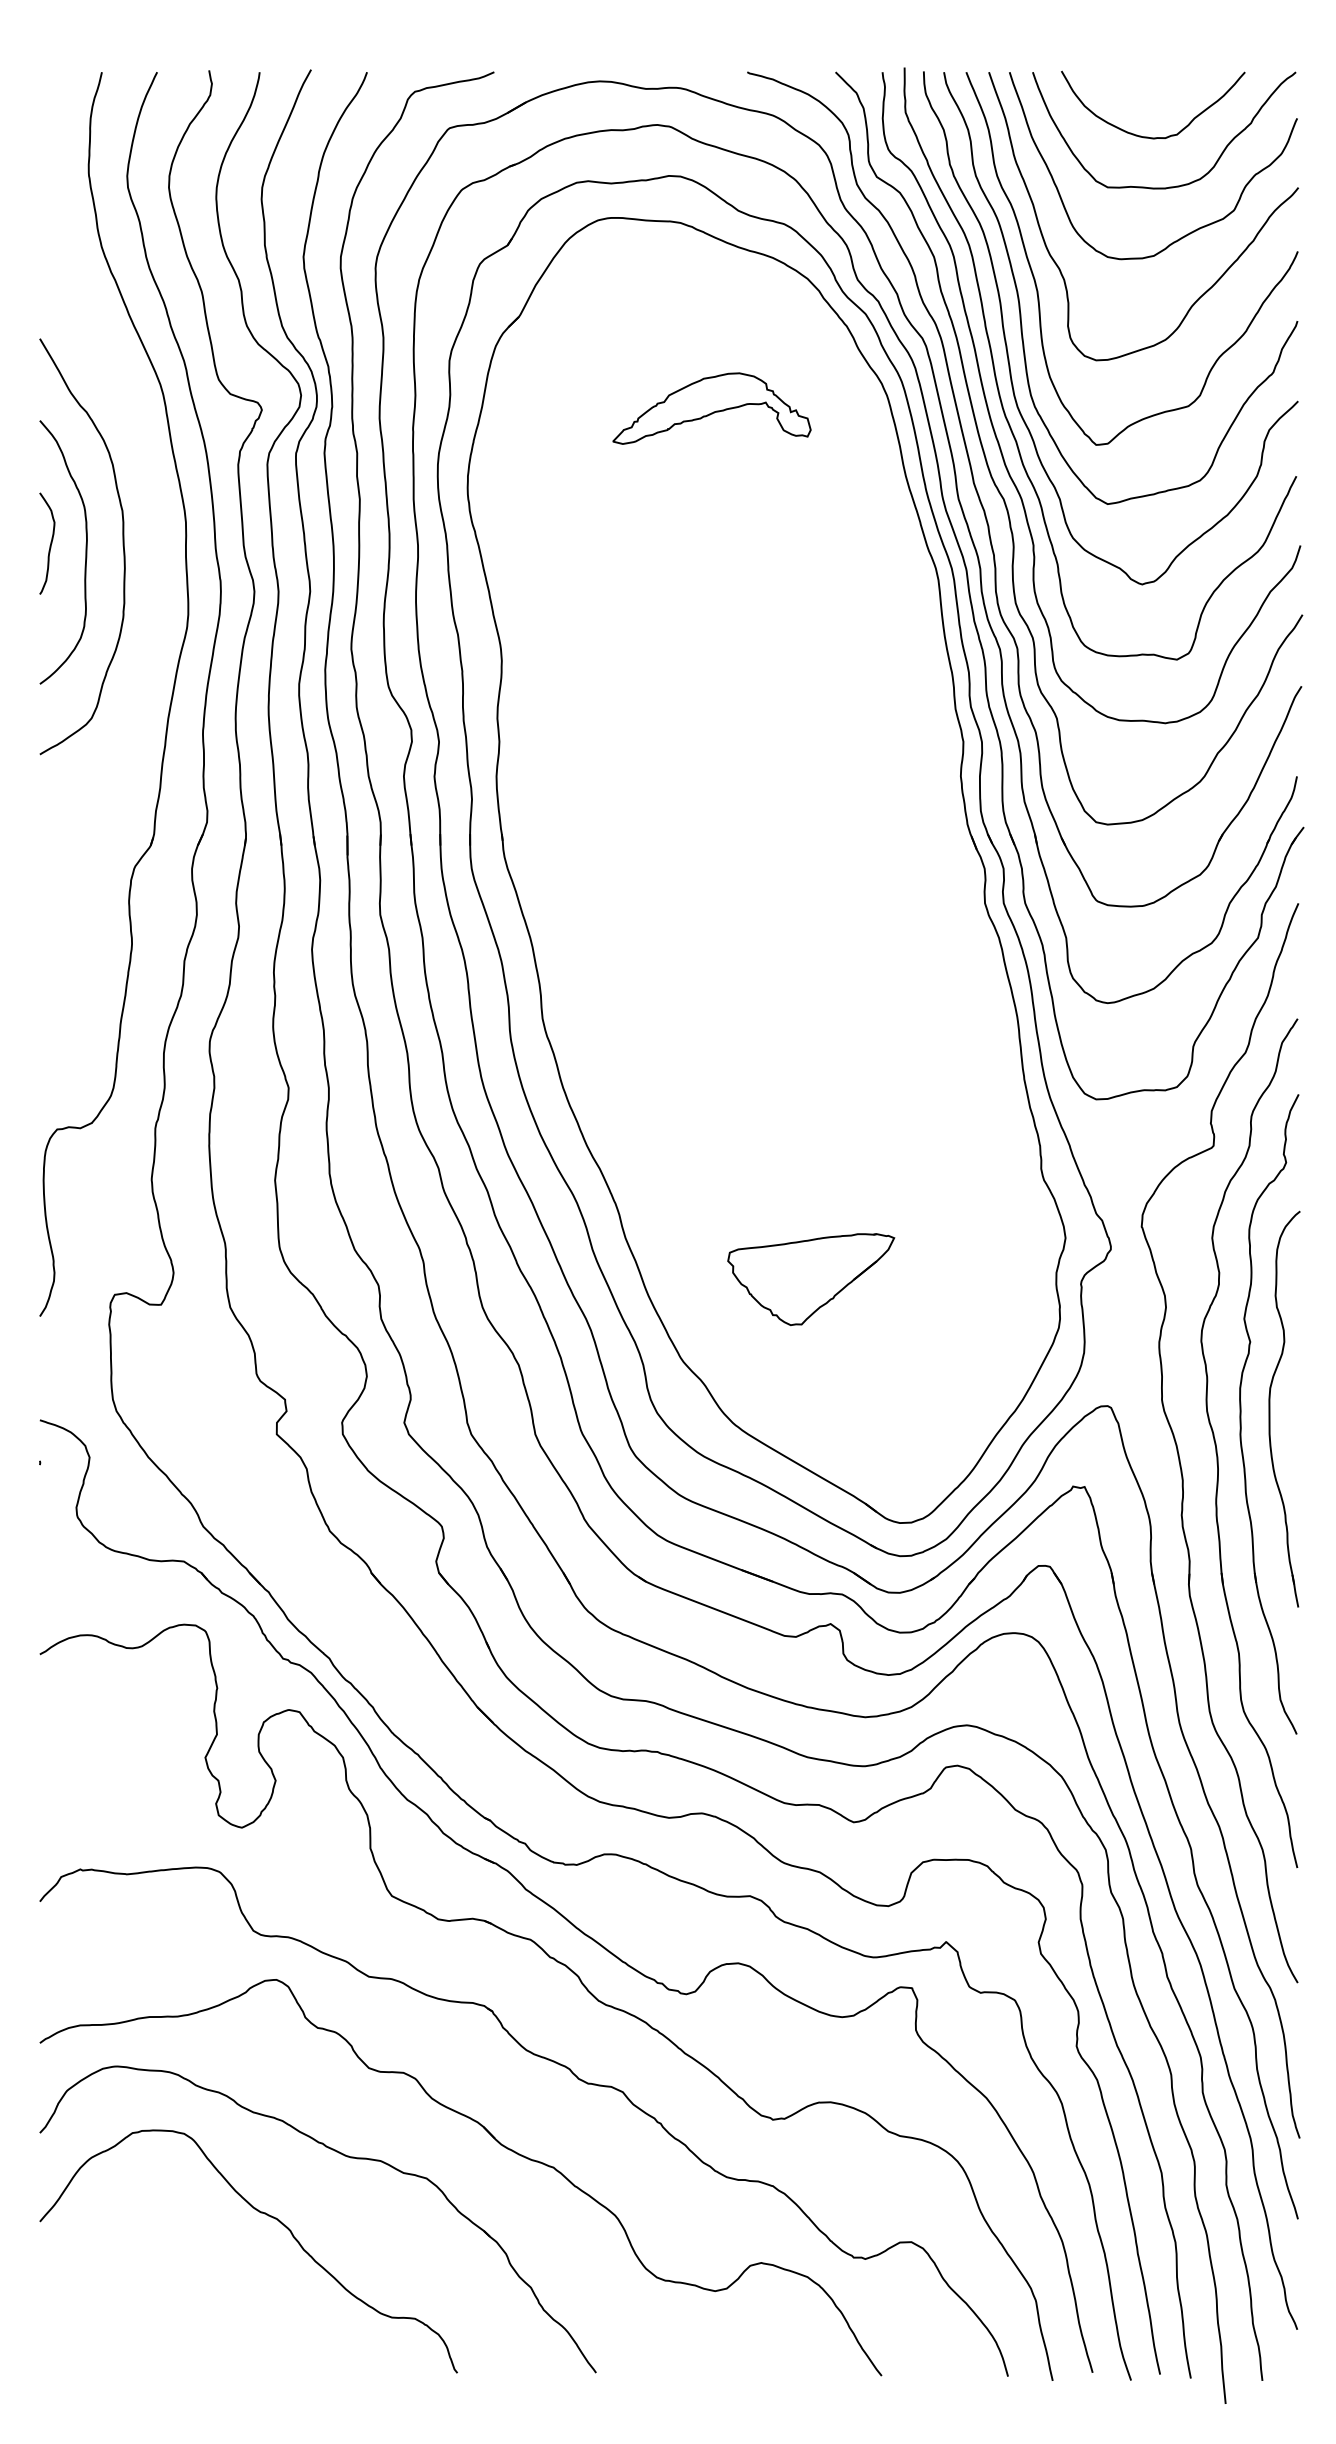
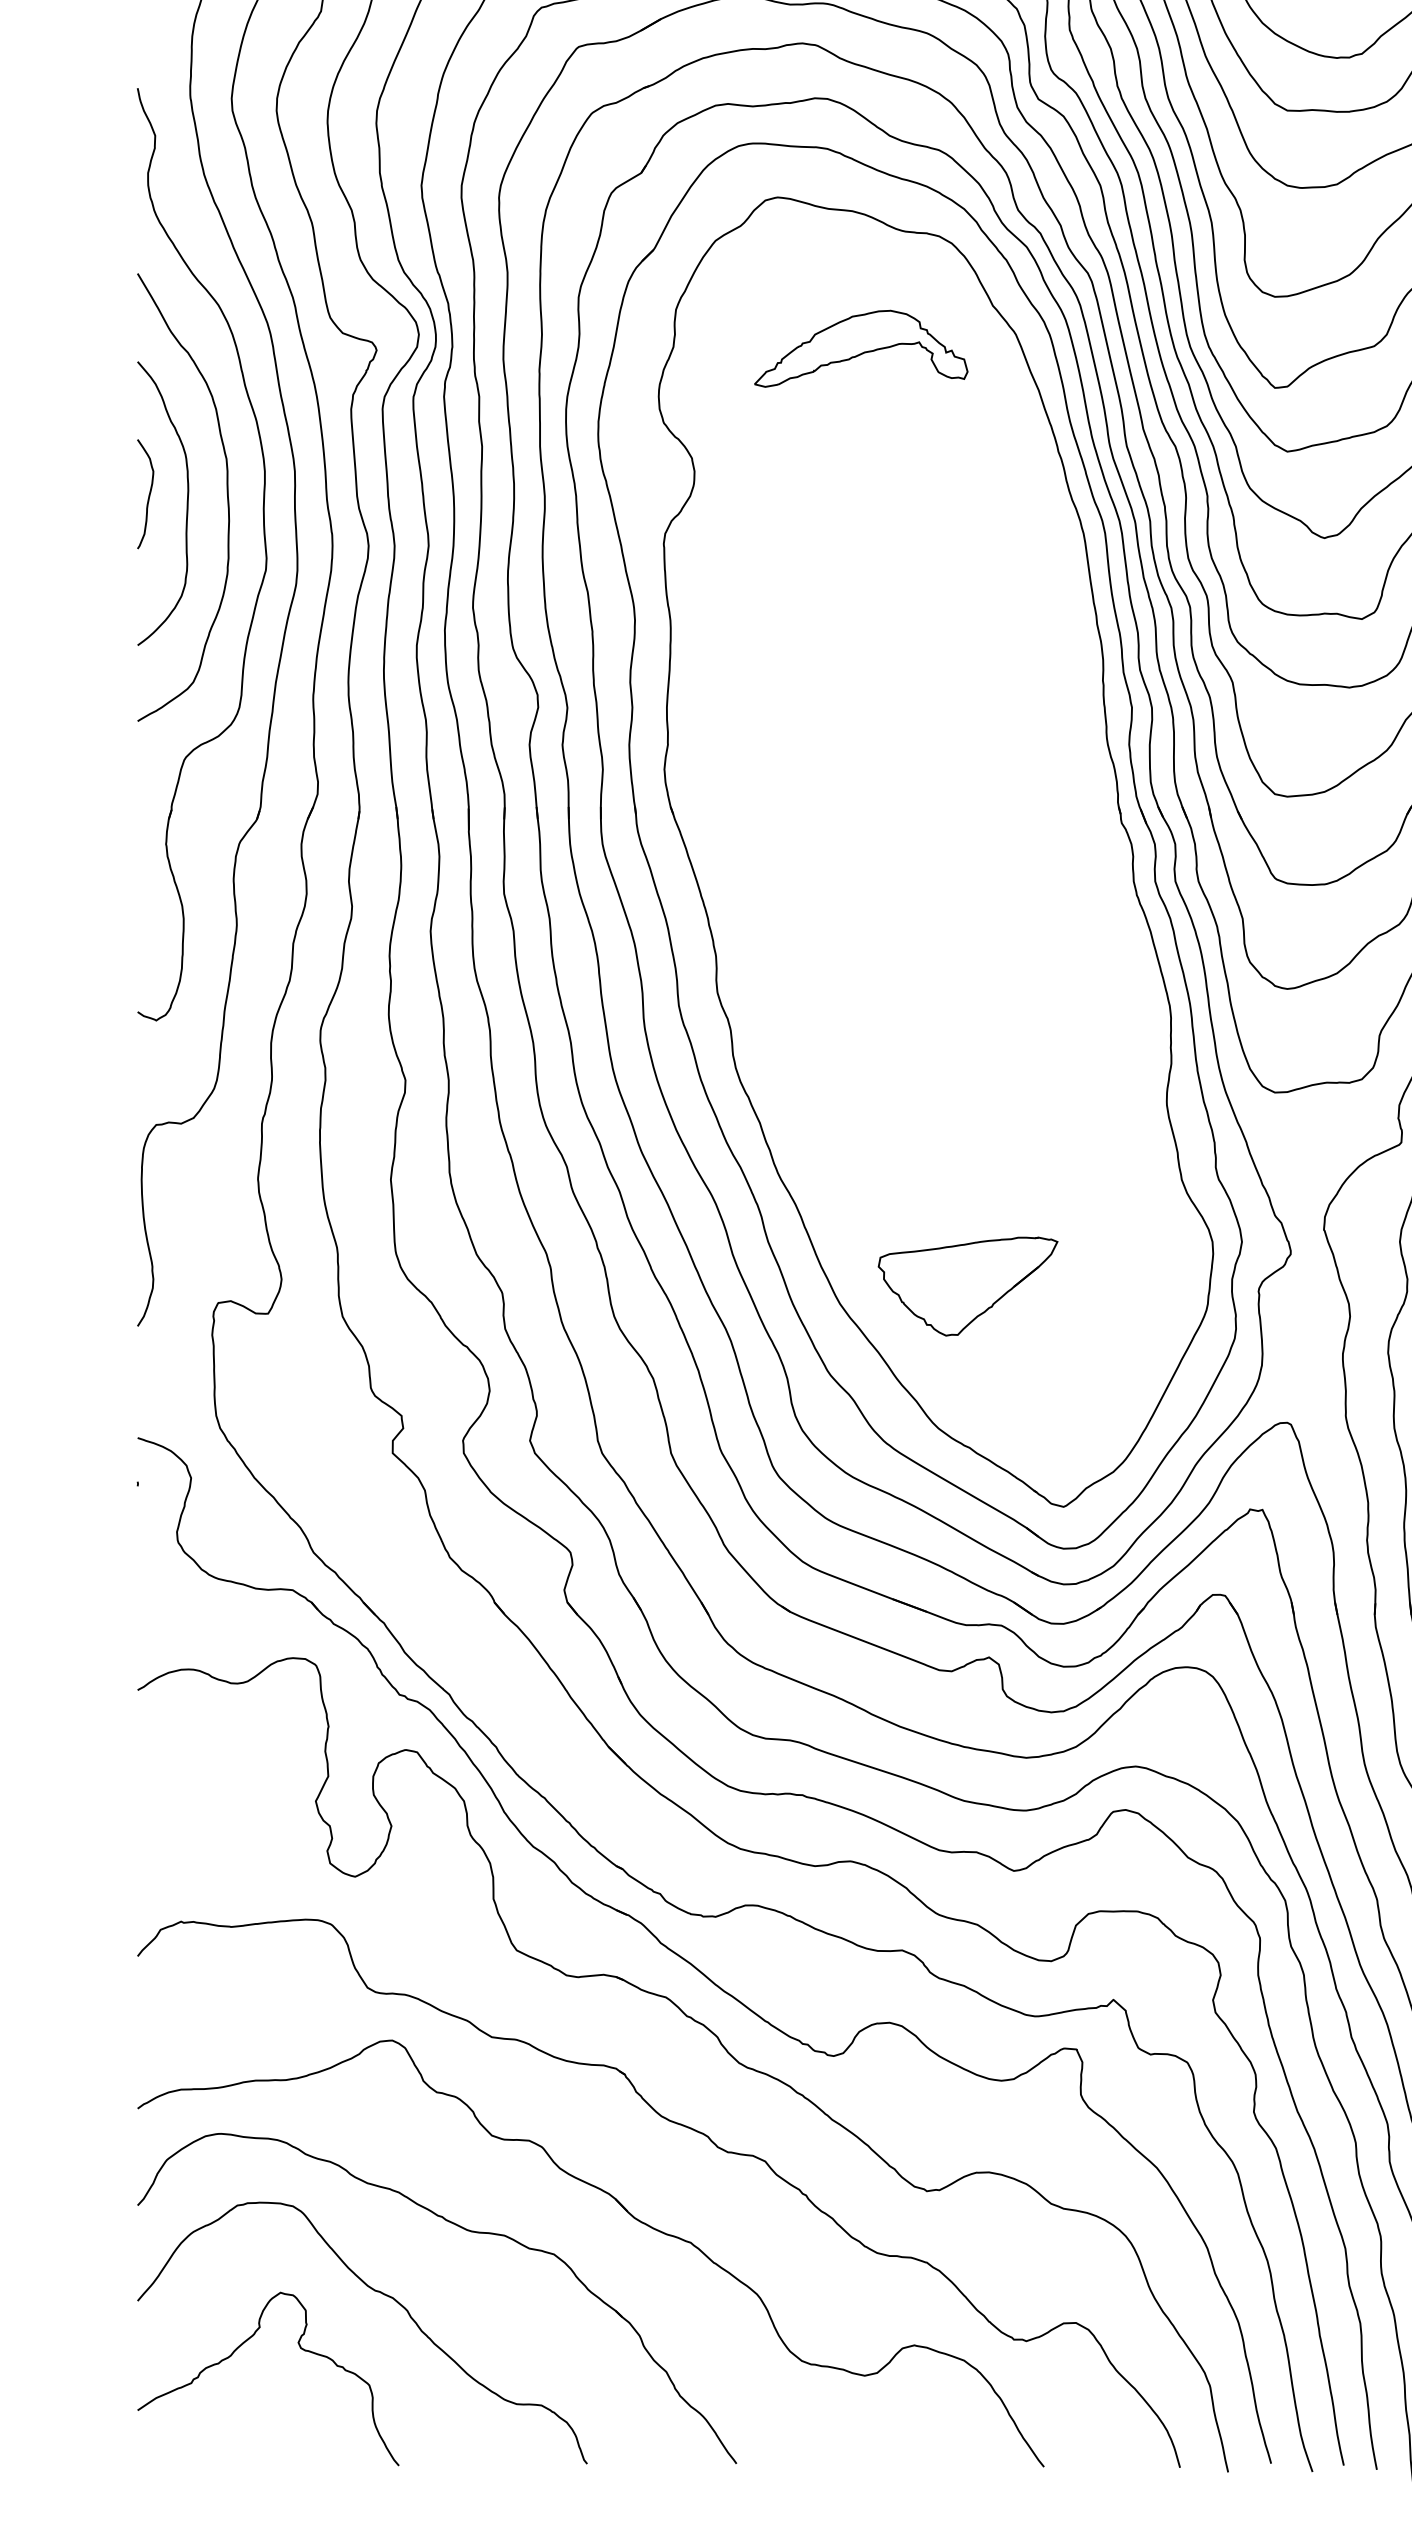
part: (157, 592) -> (264, 546), added
part: (781, 875) -> (936, 851), added
curve: (134, 2265) -> (239, 2348), added

